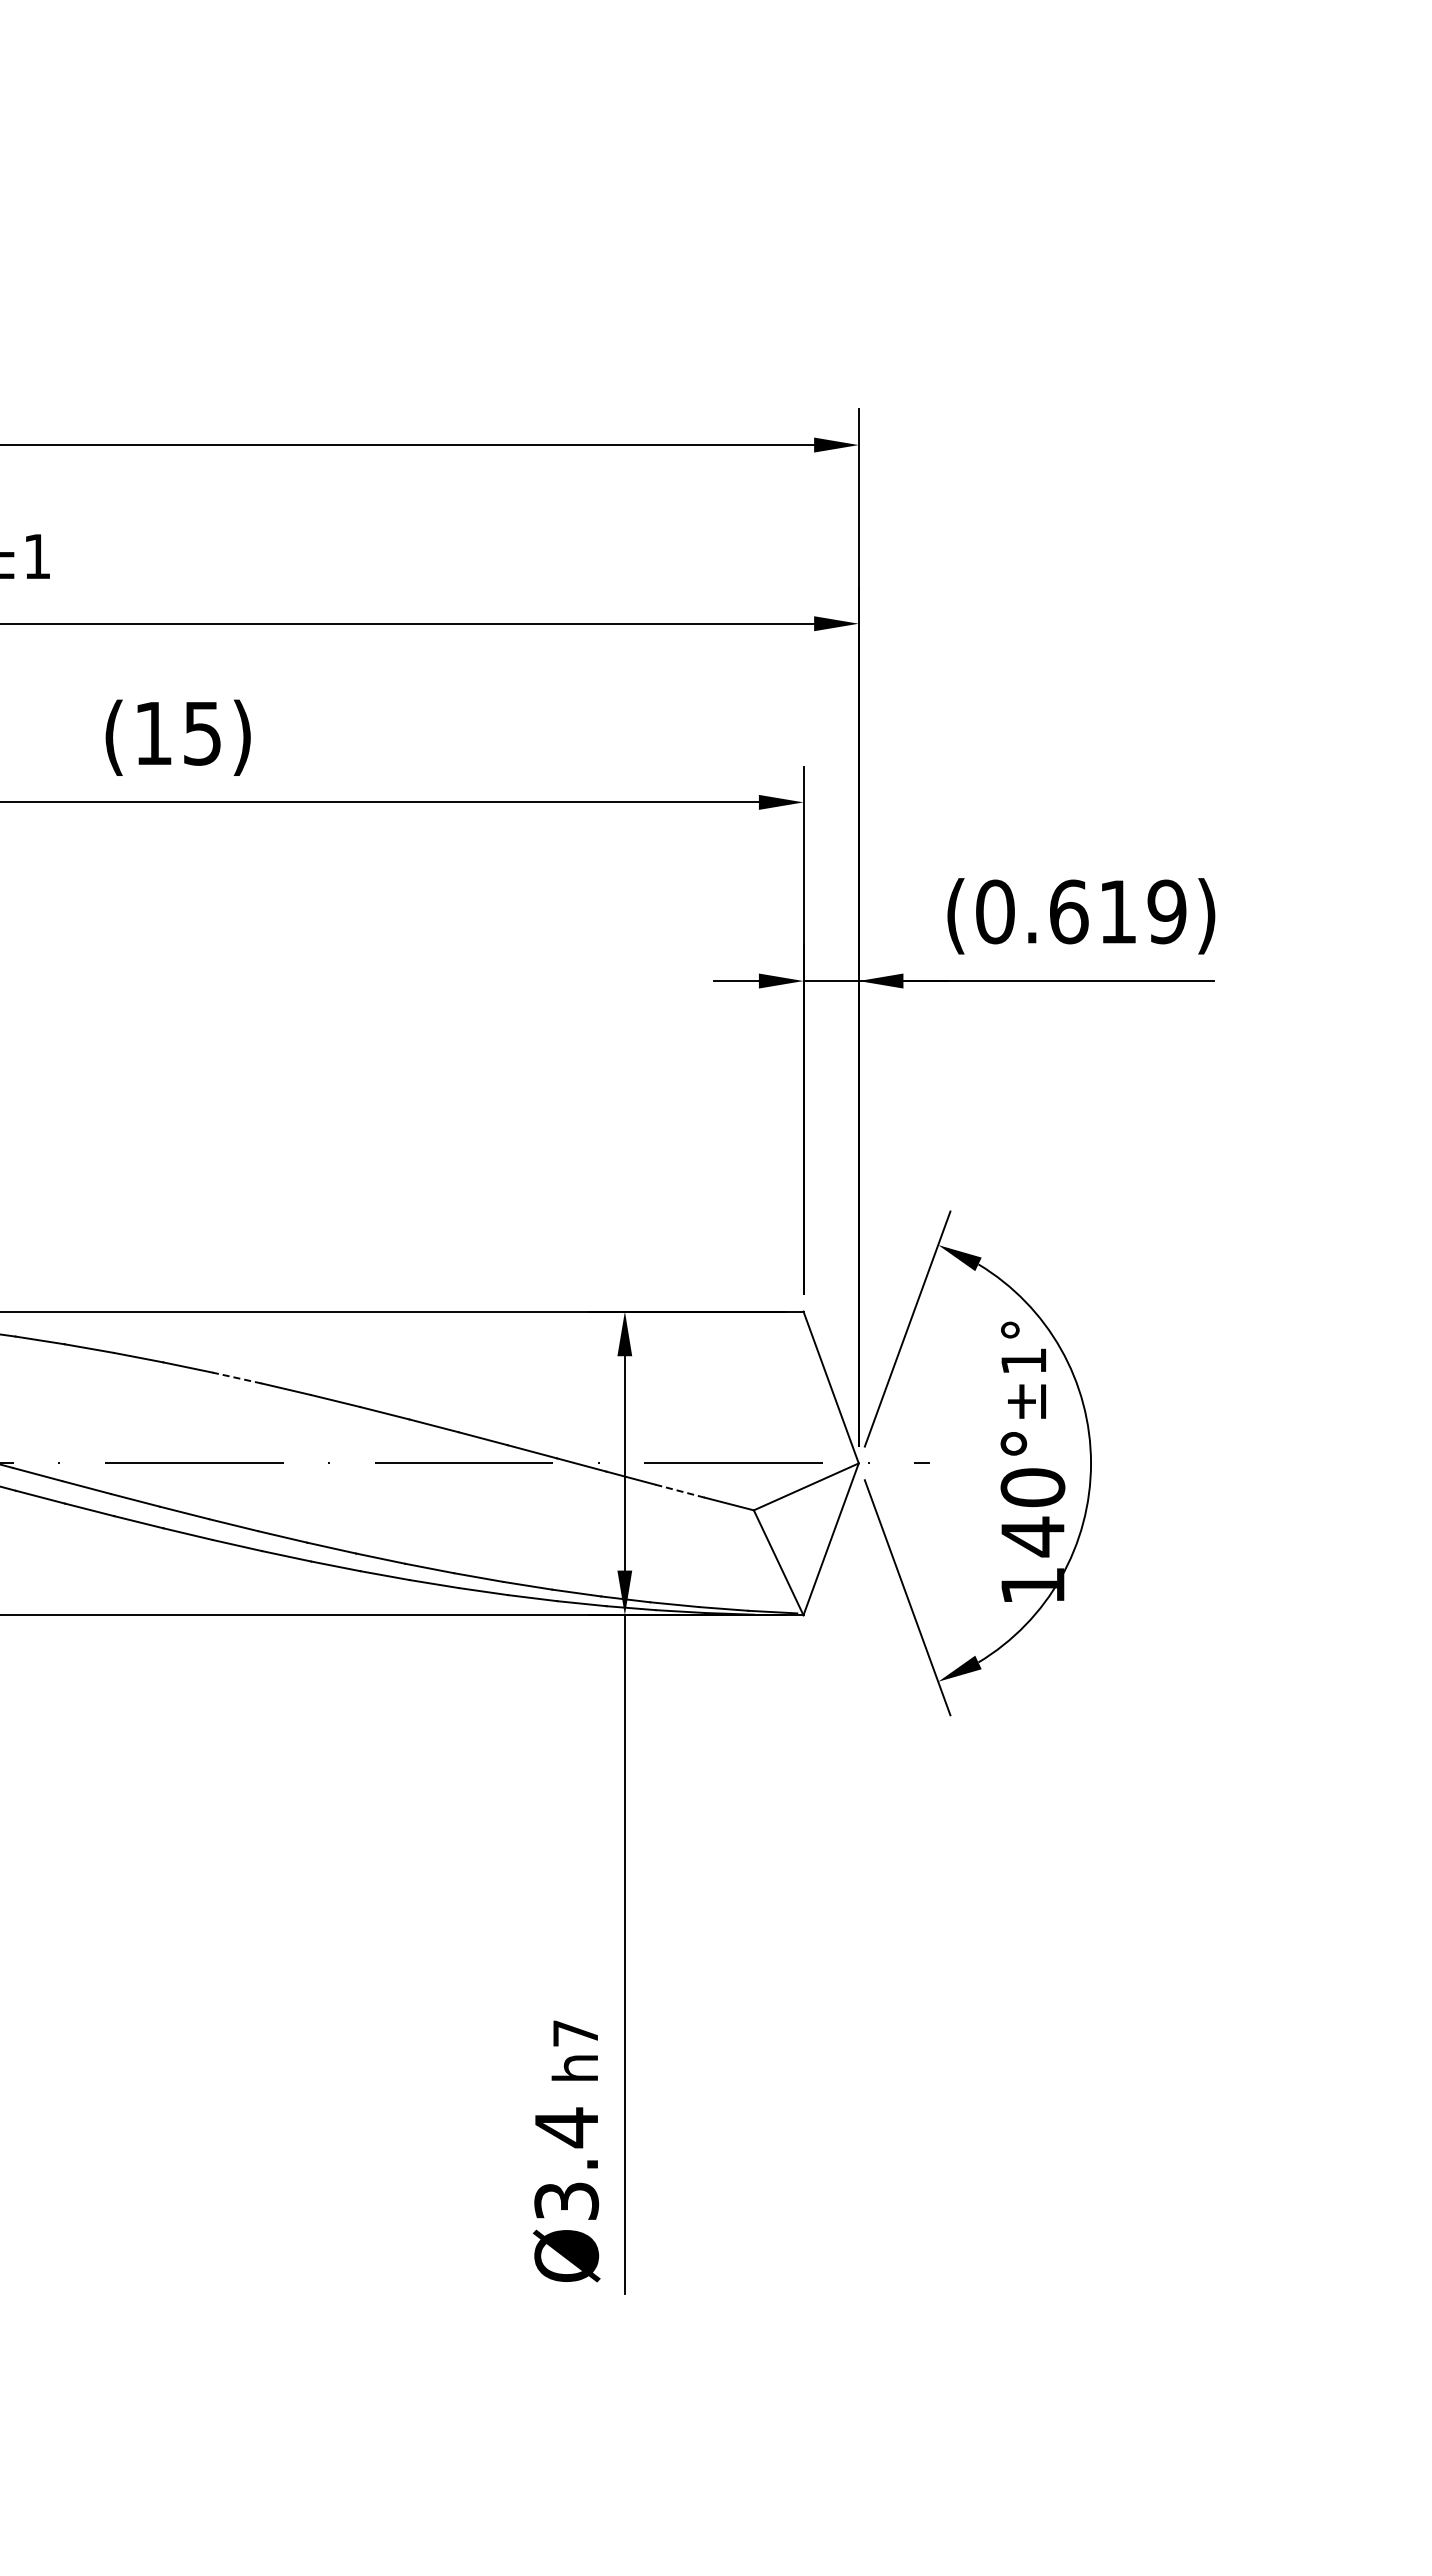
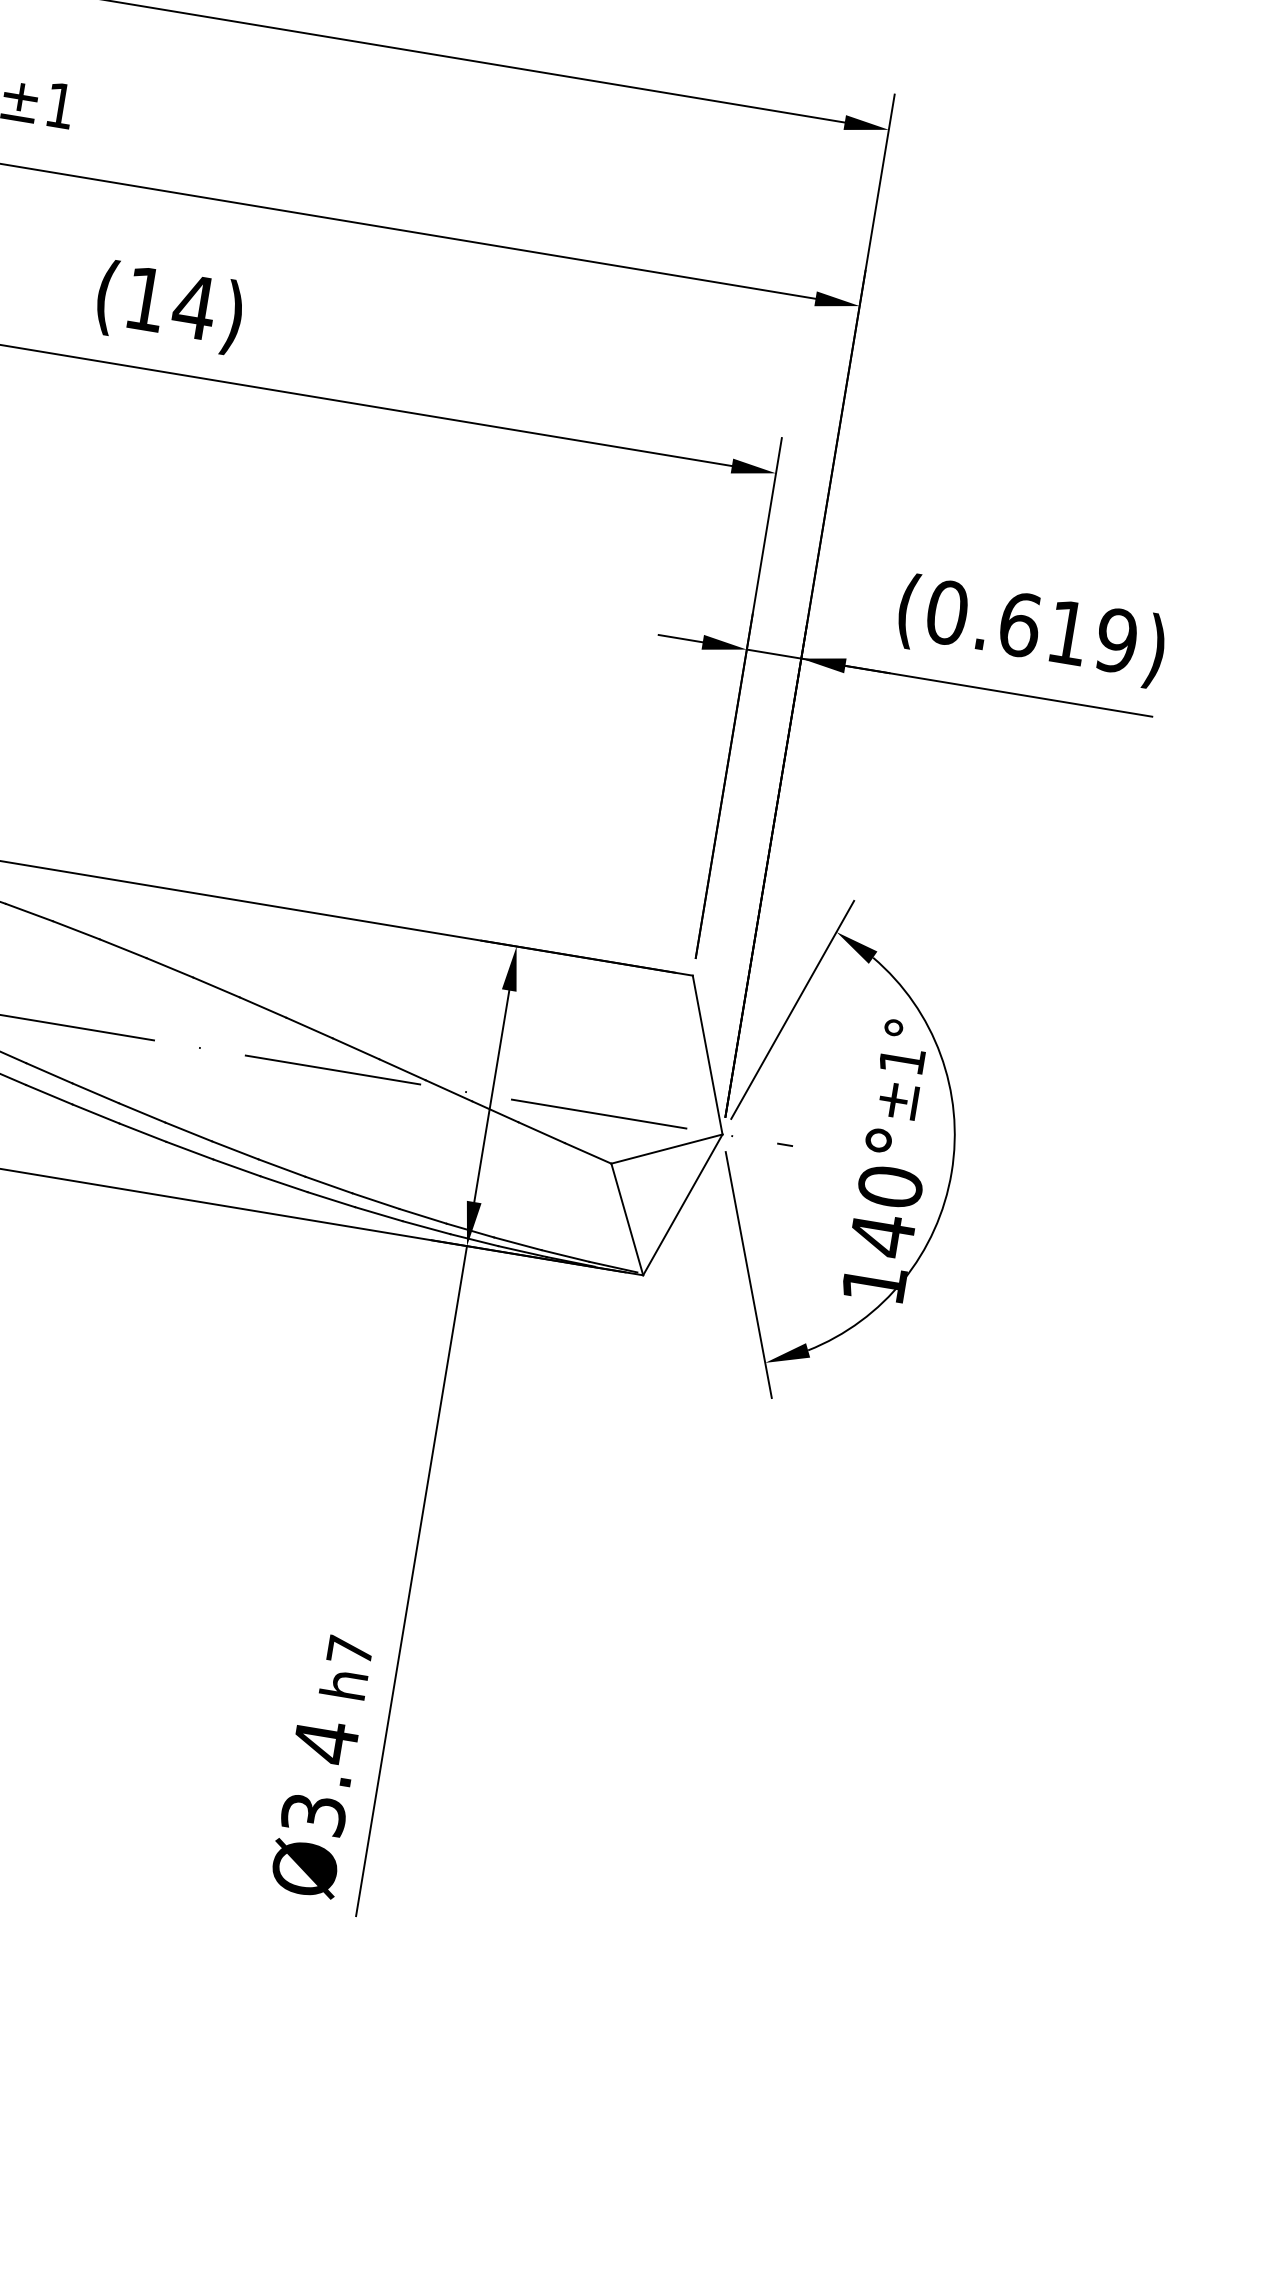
text: (202, 733) -> (194, 307), (15) -> (14)
line: (236, 1377) -> (122, 948), dashed -> solid
line: (679, 1491) -> (541, 1132), dashed -> solid

